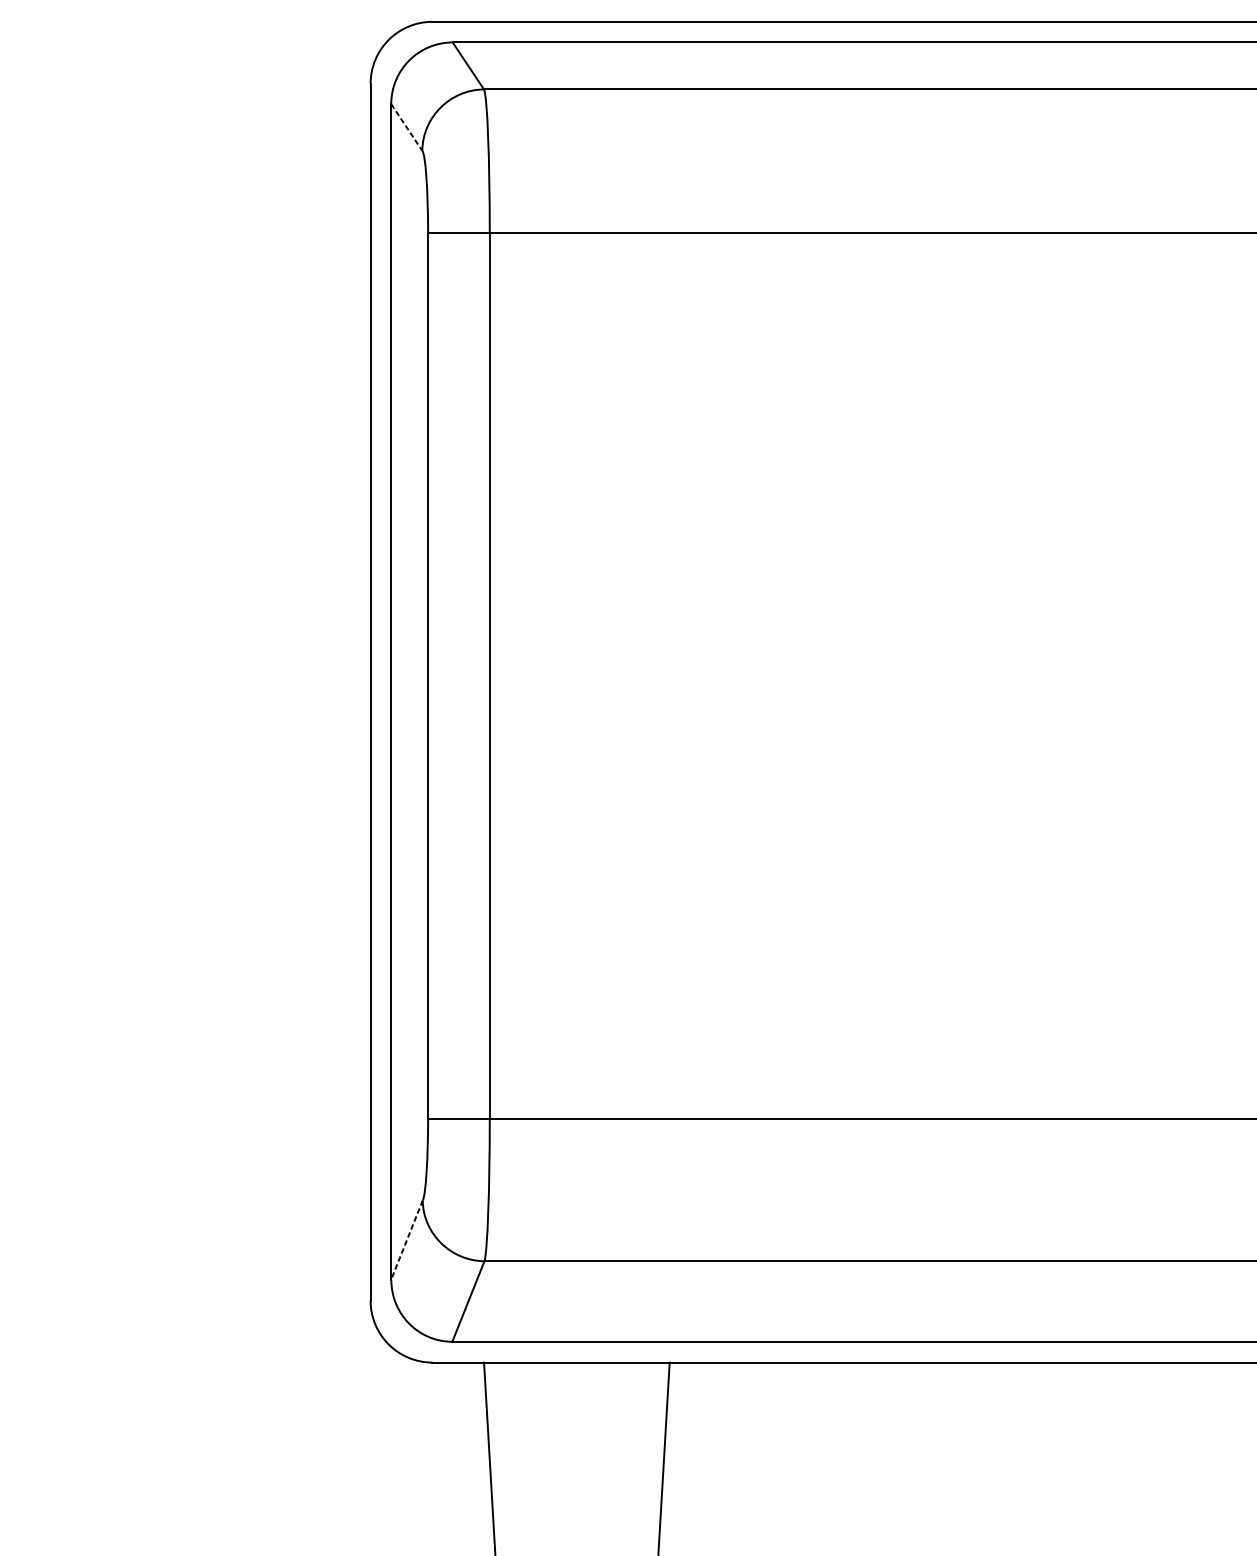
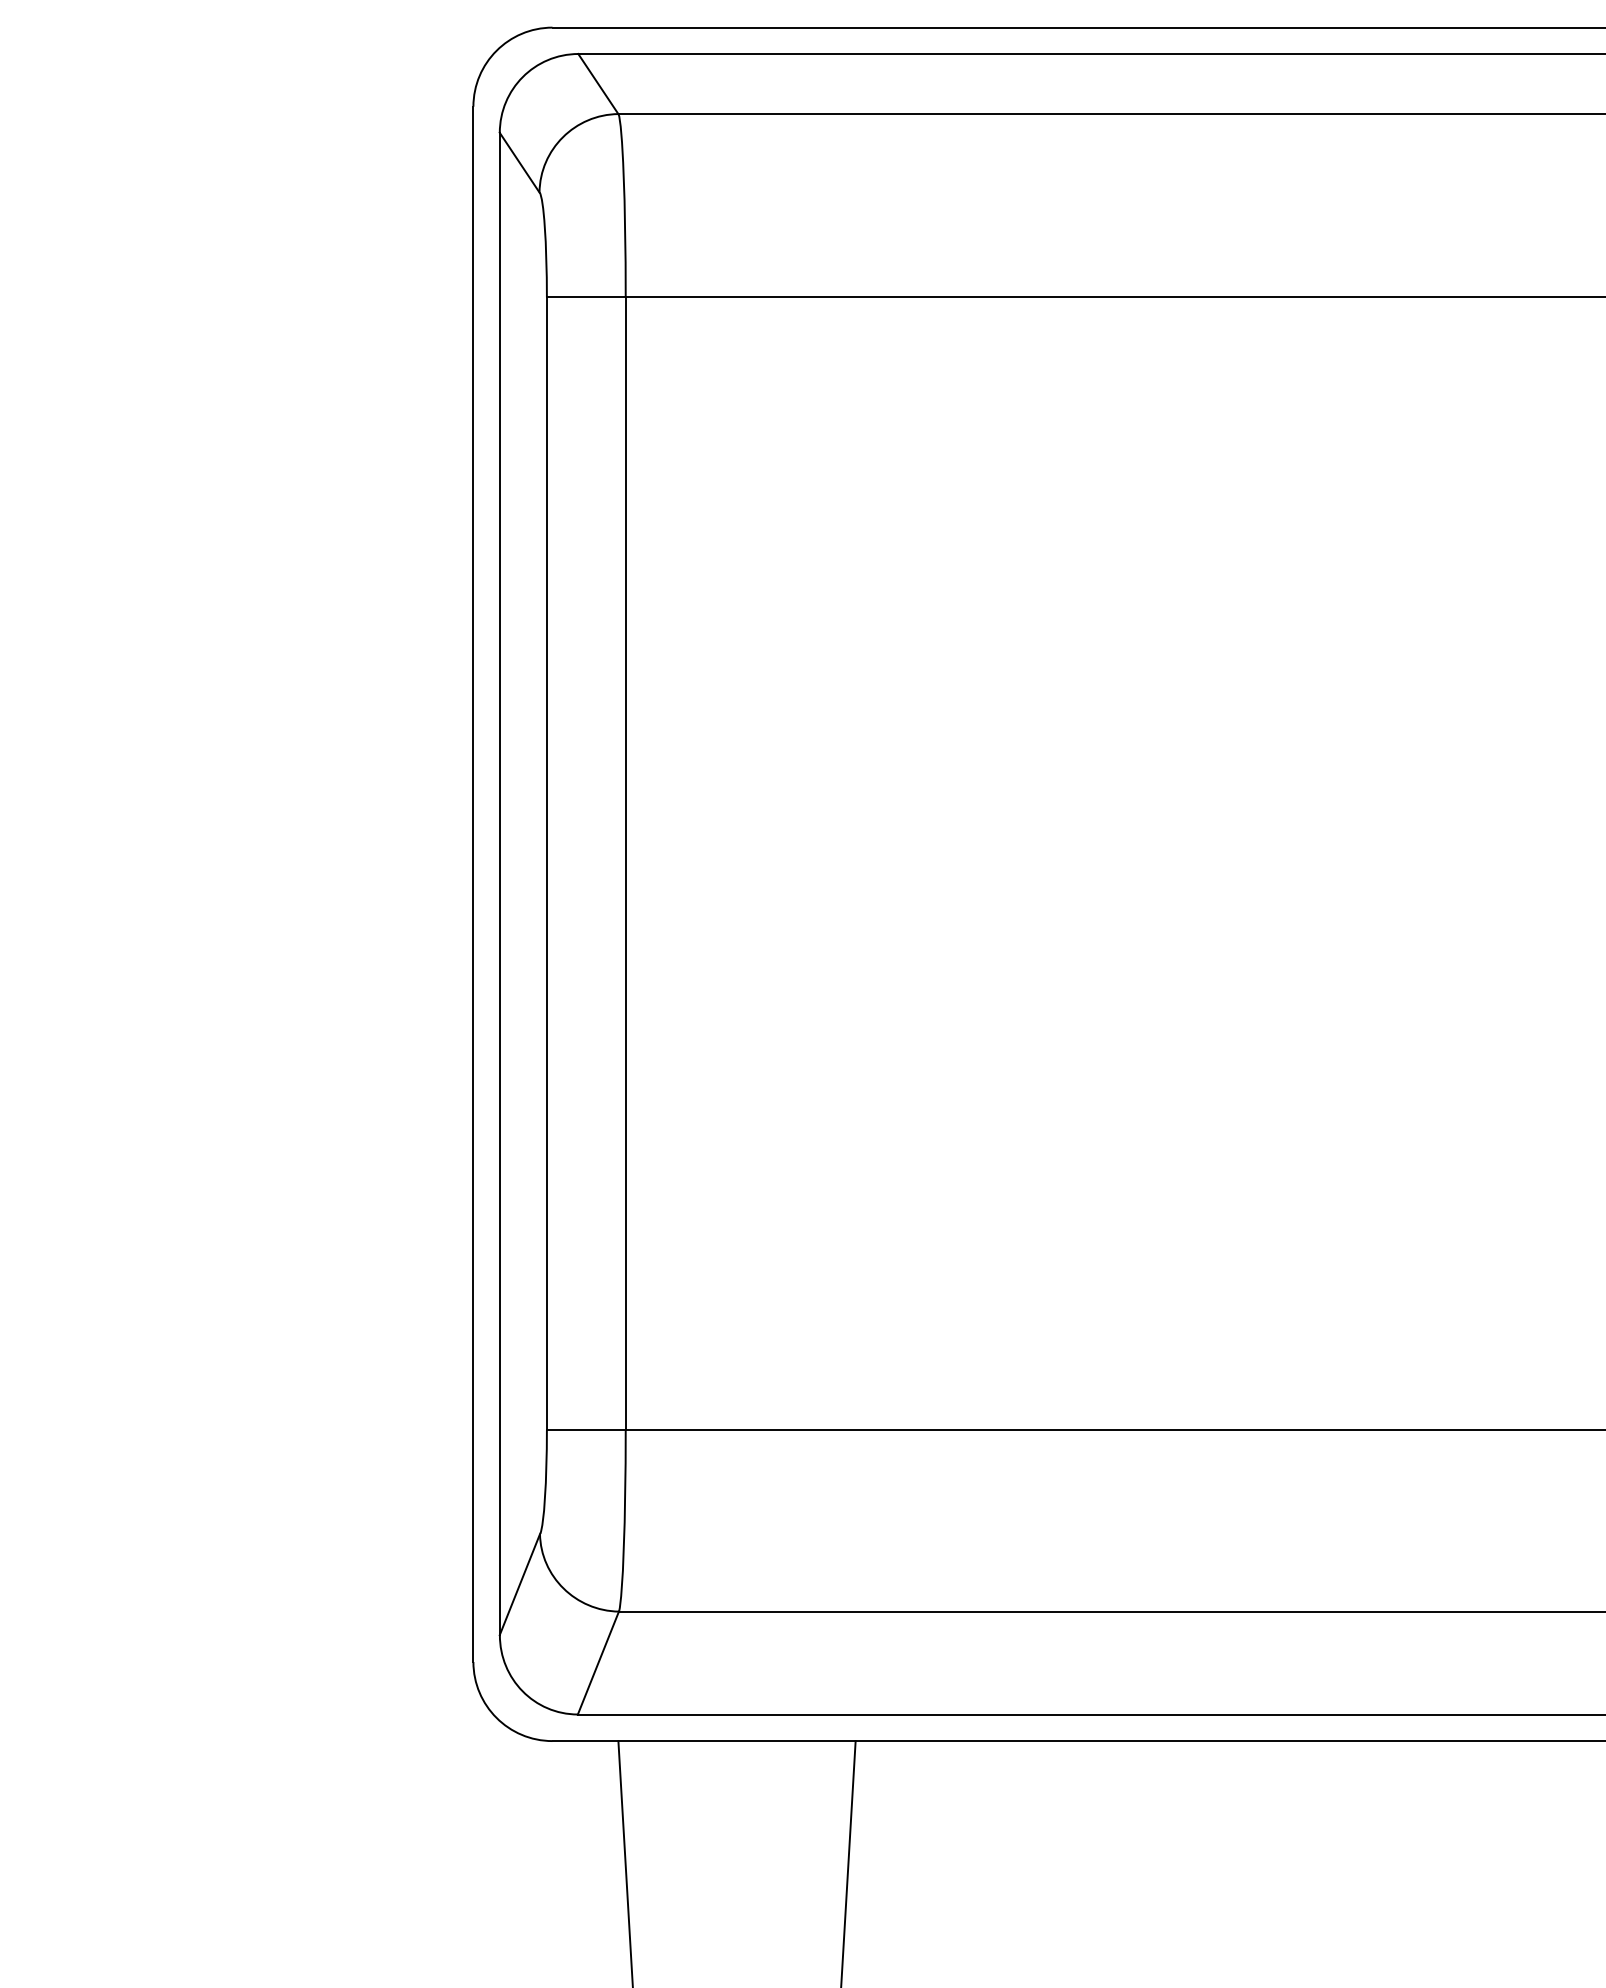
line: (406, 127) -> (519, 162), dashed -> solid
line: (406, 1240) -> (519, 1584), dashed -> solid

